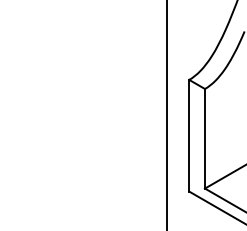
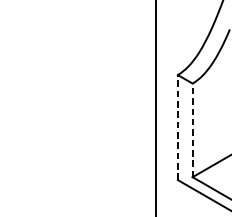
line: (189, 135) -> (178, 127), solid -> dashed
line: (205, 138) -> (193, 130), solid -> dashed

